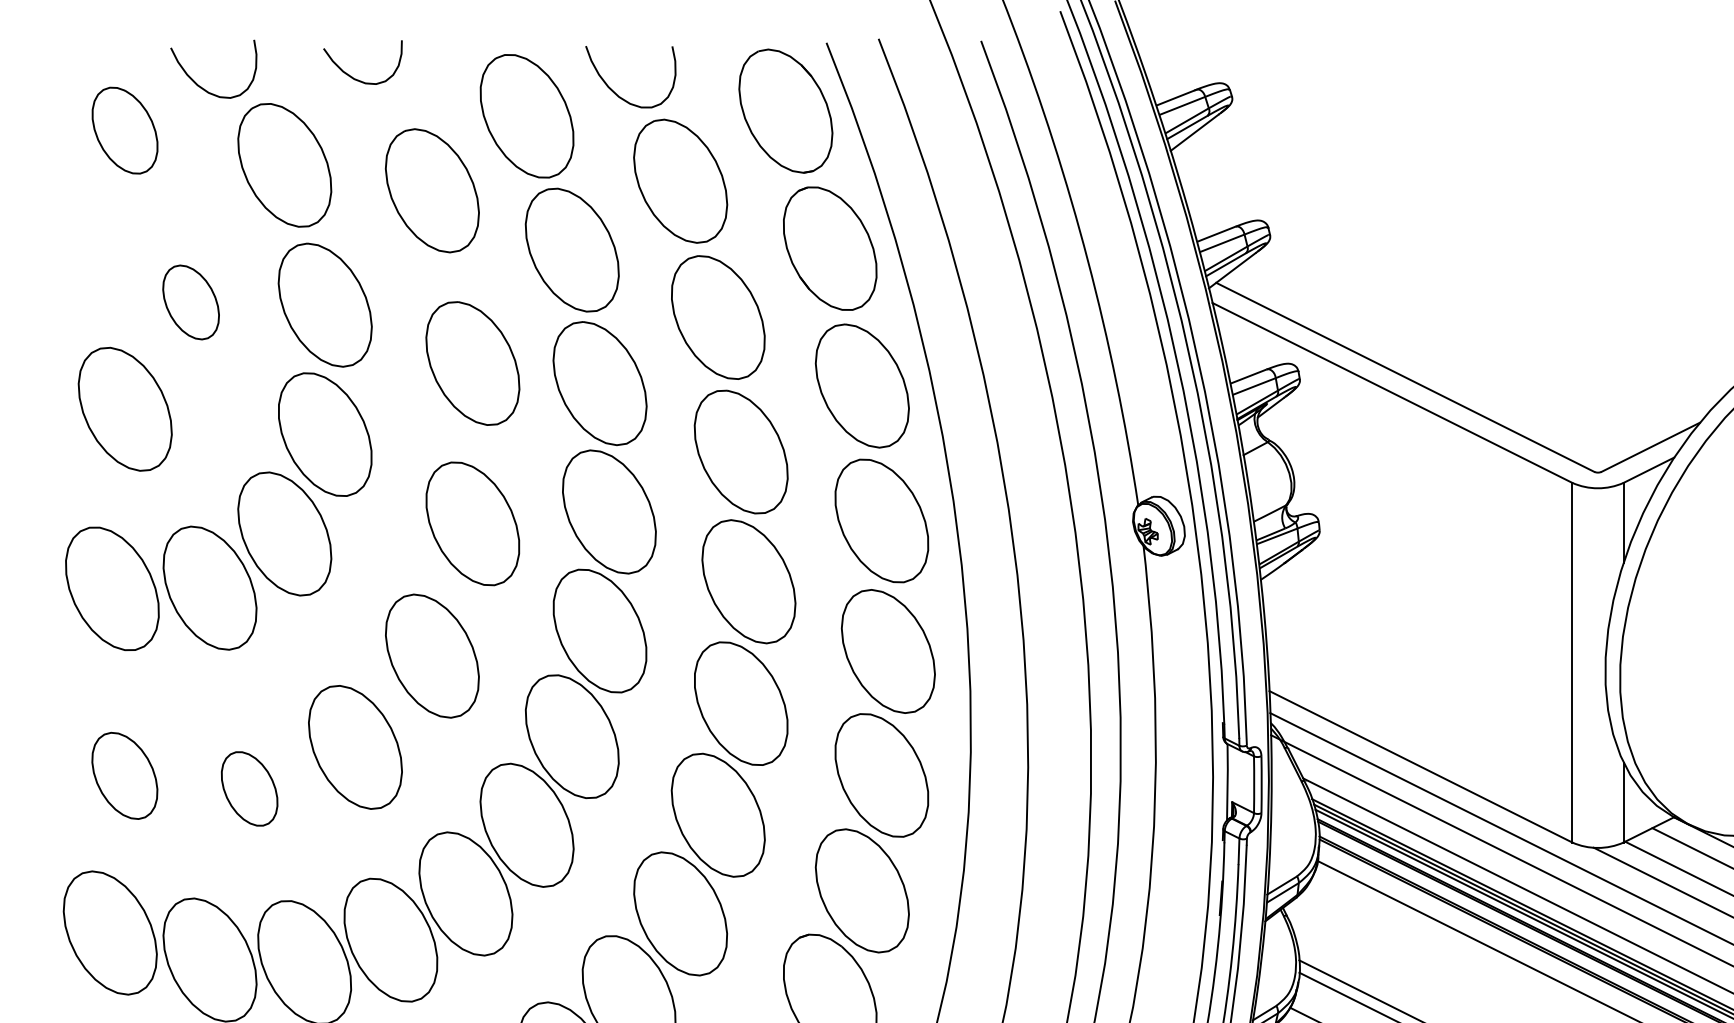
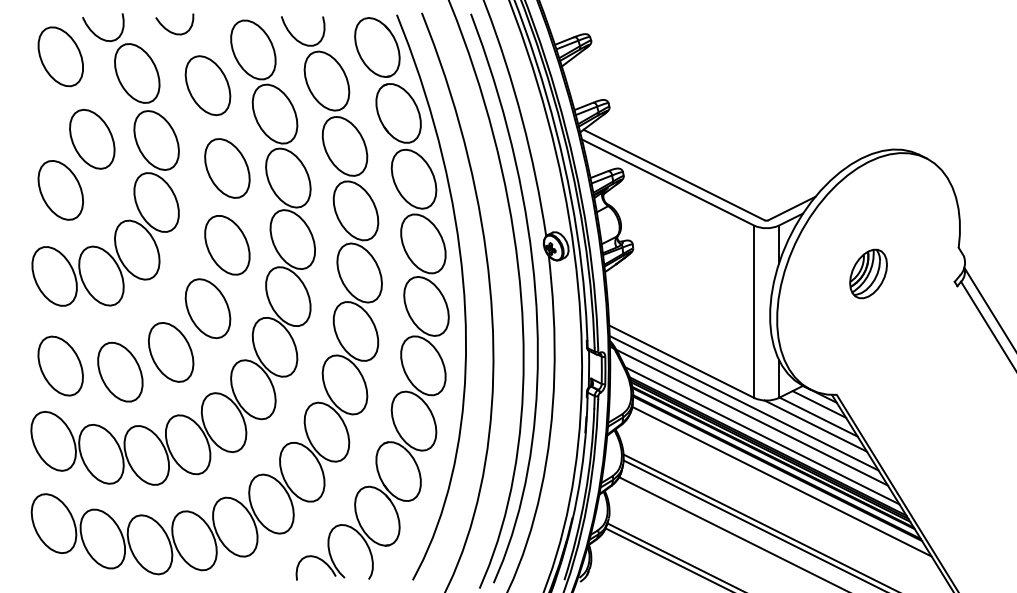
part: (124, 129) -> (60, 56), size x1.43
part: (191, 301) -> (92, 138), size x1.67
part: (124, 774) -> (60, 365), size x1.43
part: (249, 789) -> (120, 372), size x1.67

